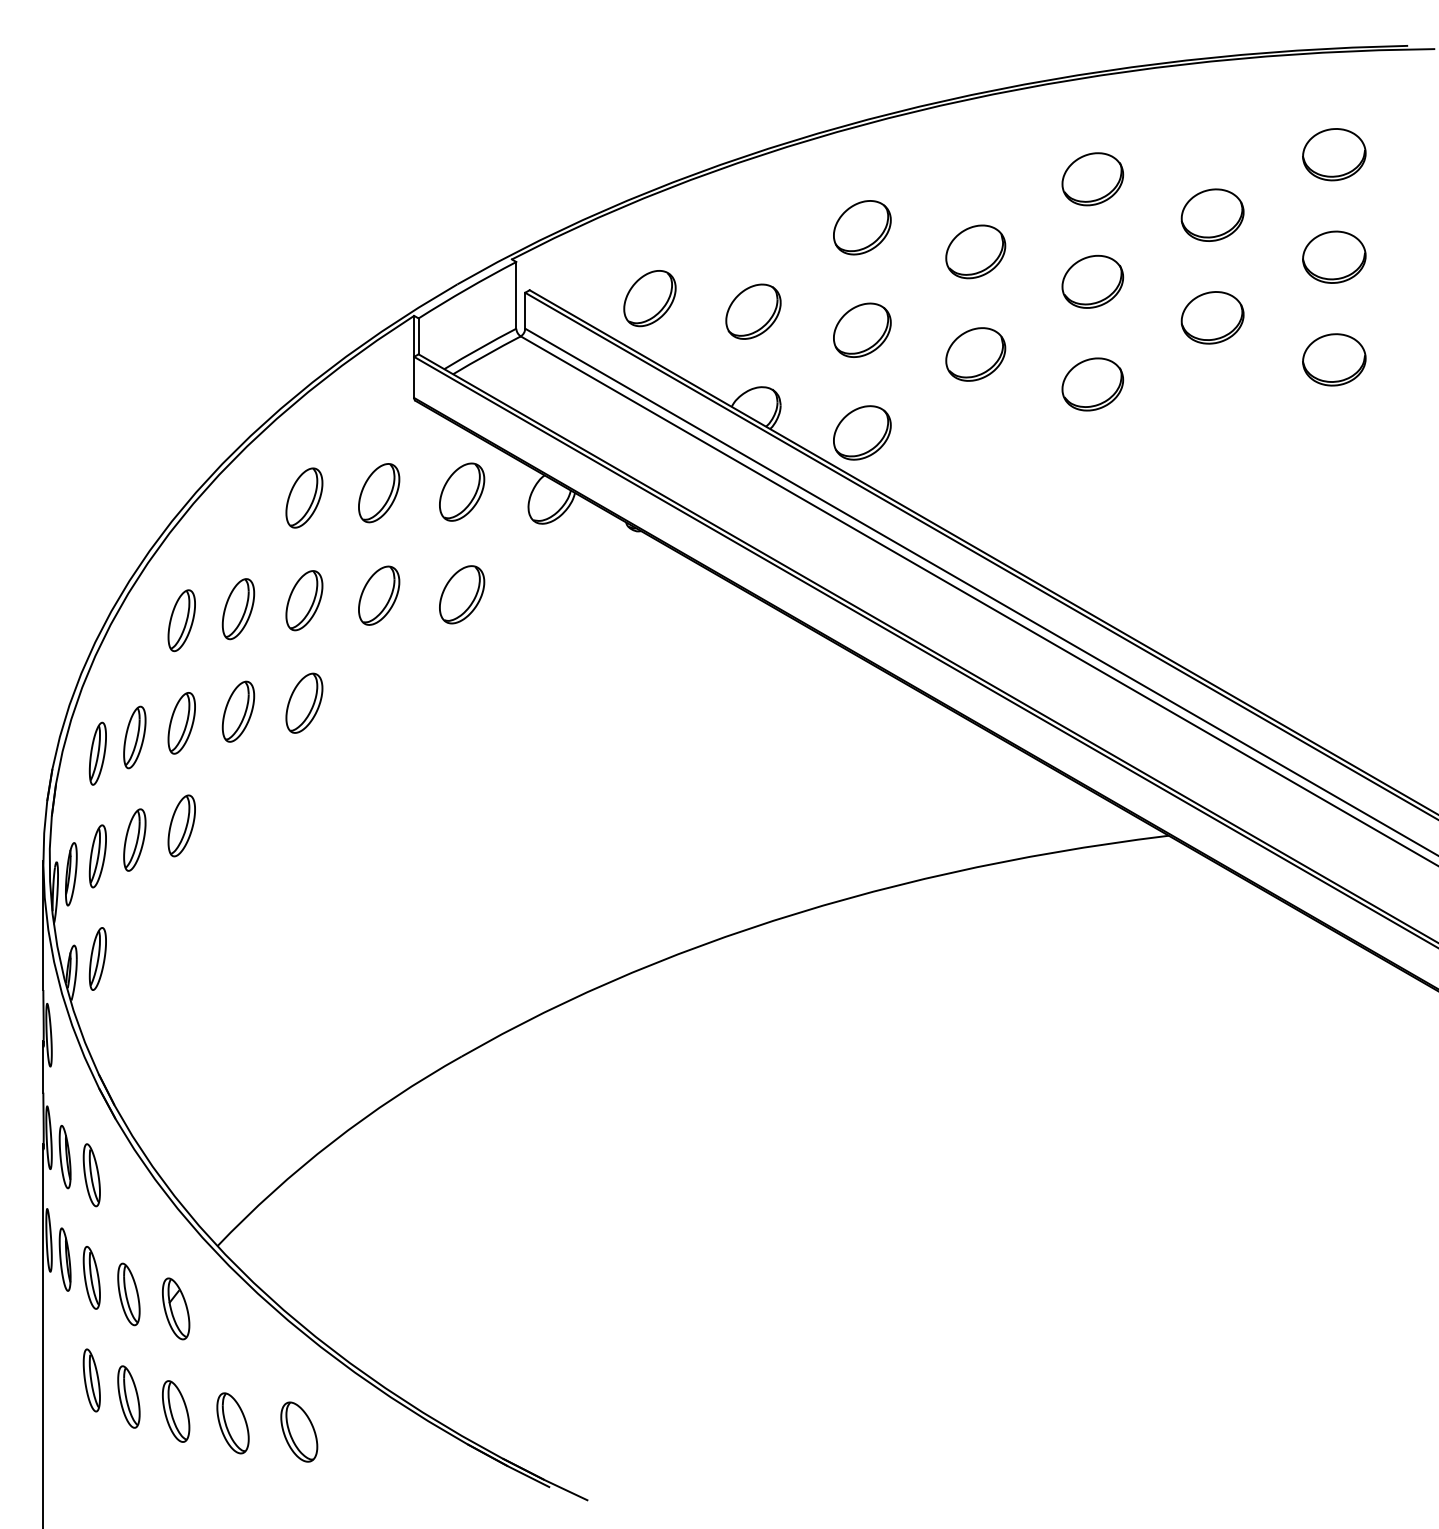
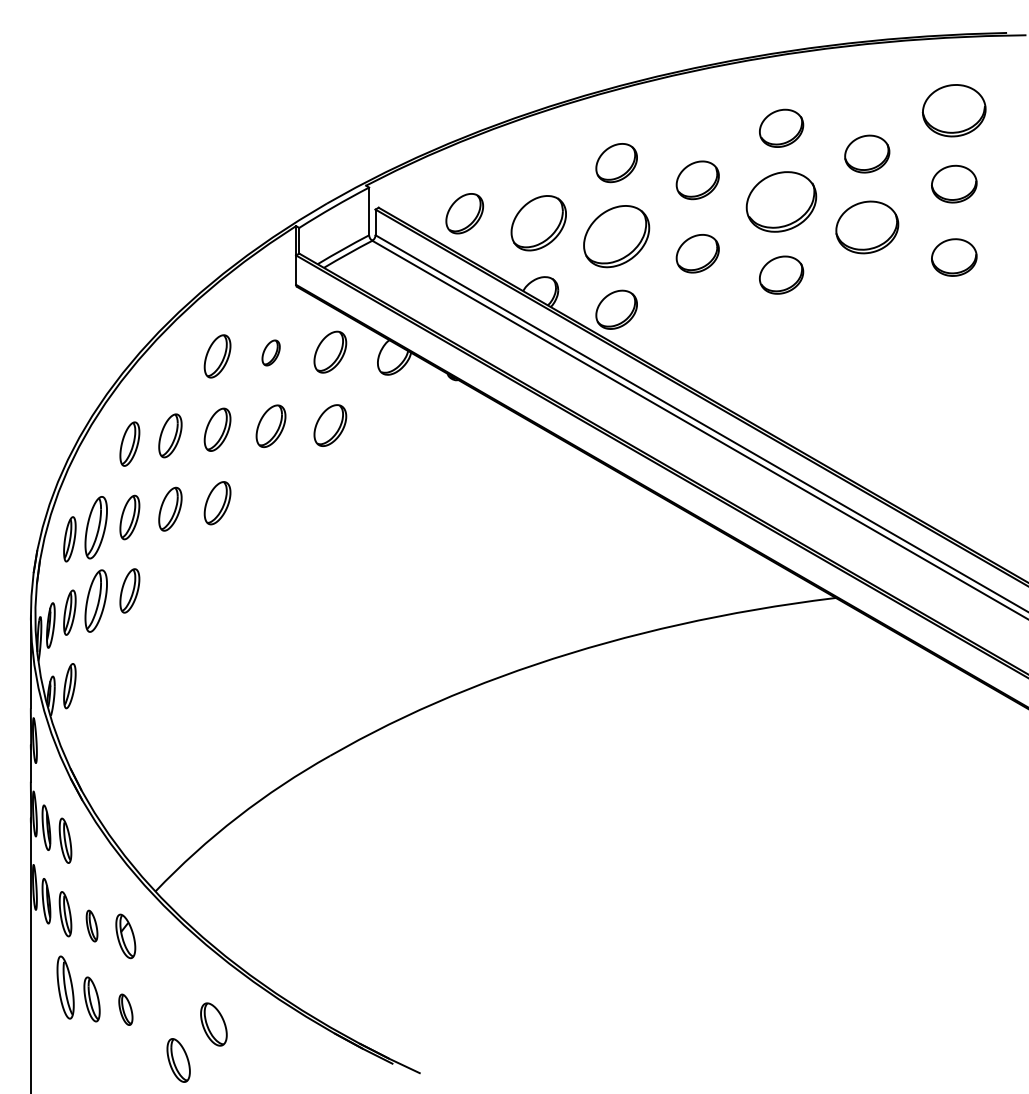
part: (1334, 154) -> (954, 110), size x1.4
part: (1092, 281) -> (781, 201), size x1.6
part: (753, 311) -> (538, 222), size x1.4
part: (1212, 317) -> (867, 227), size x1.4
part: (862, 329) -> (616, 235), size x1.6
part: (379, 493) -> (271, 353), size x0.6
part: (134, 737) -> (96, 527), size x1.4
part: (134, 839) -> (96, 600), size x1.4
part: (128, 1294) -> (91, 926), size x0.7
part: (91, 1380) -> (65, 987), size x1.4
part: (176, 1411) -> (126, 1009), size x0.7
part: (232, 1423) -> (178, 1060), moved

